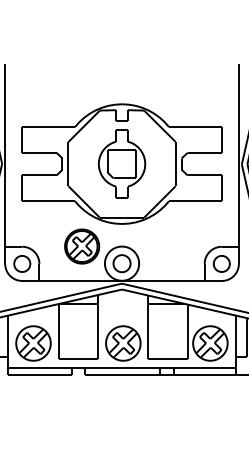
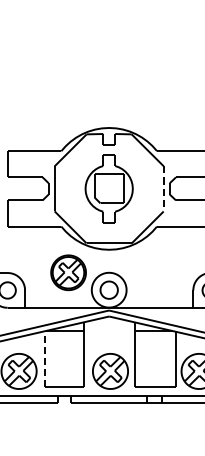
line: (175, 164) -> (163, 189), solid -> dashed
line: (58, 331) -> (44, 359), solid -> dashed

